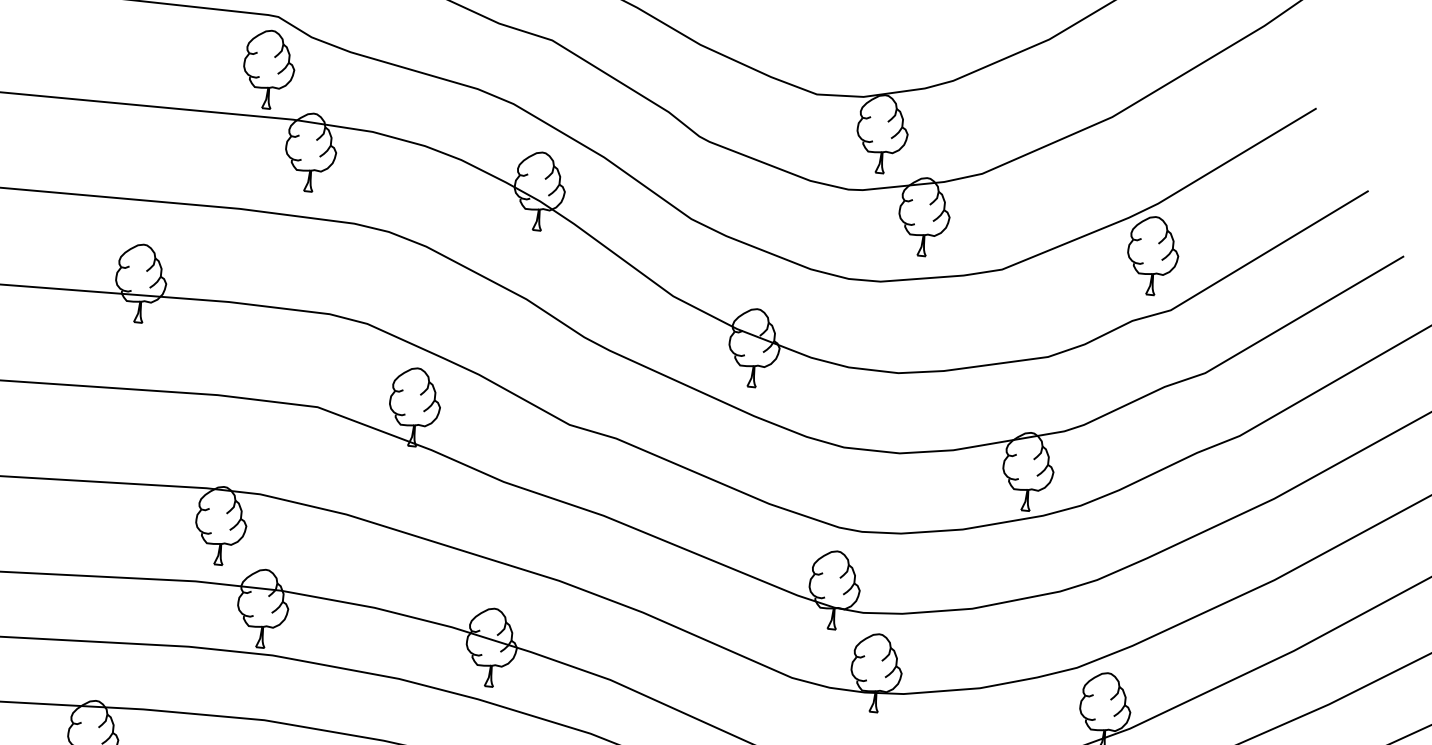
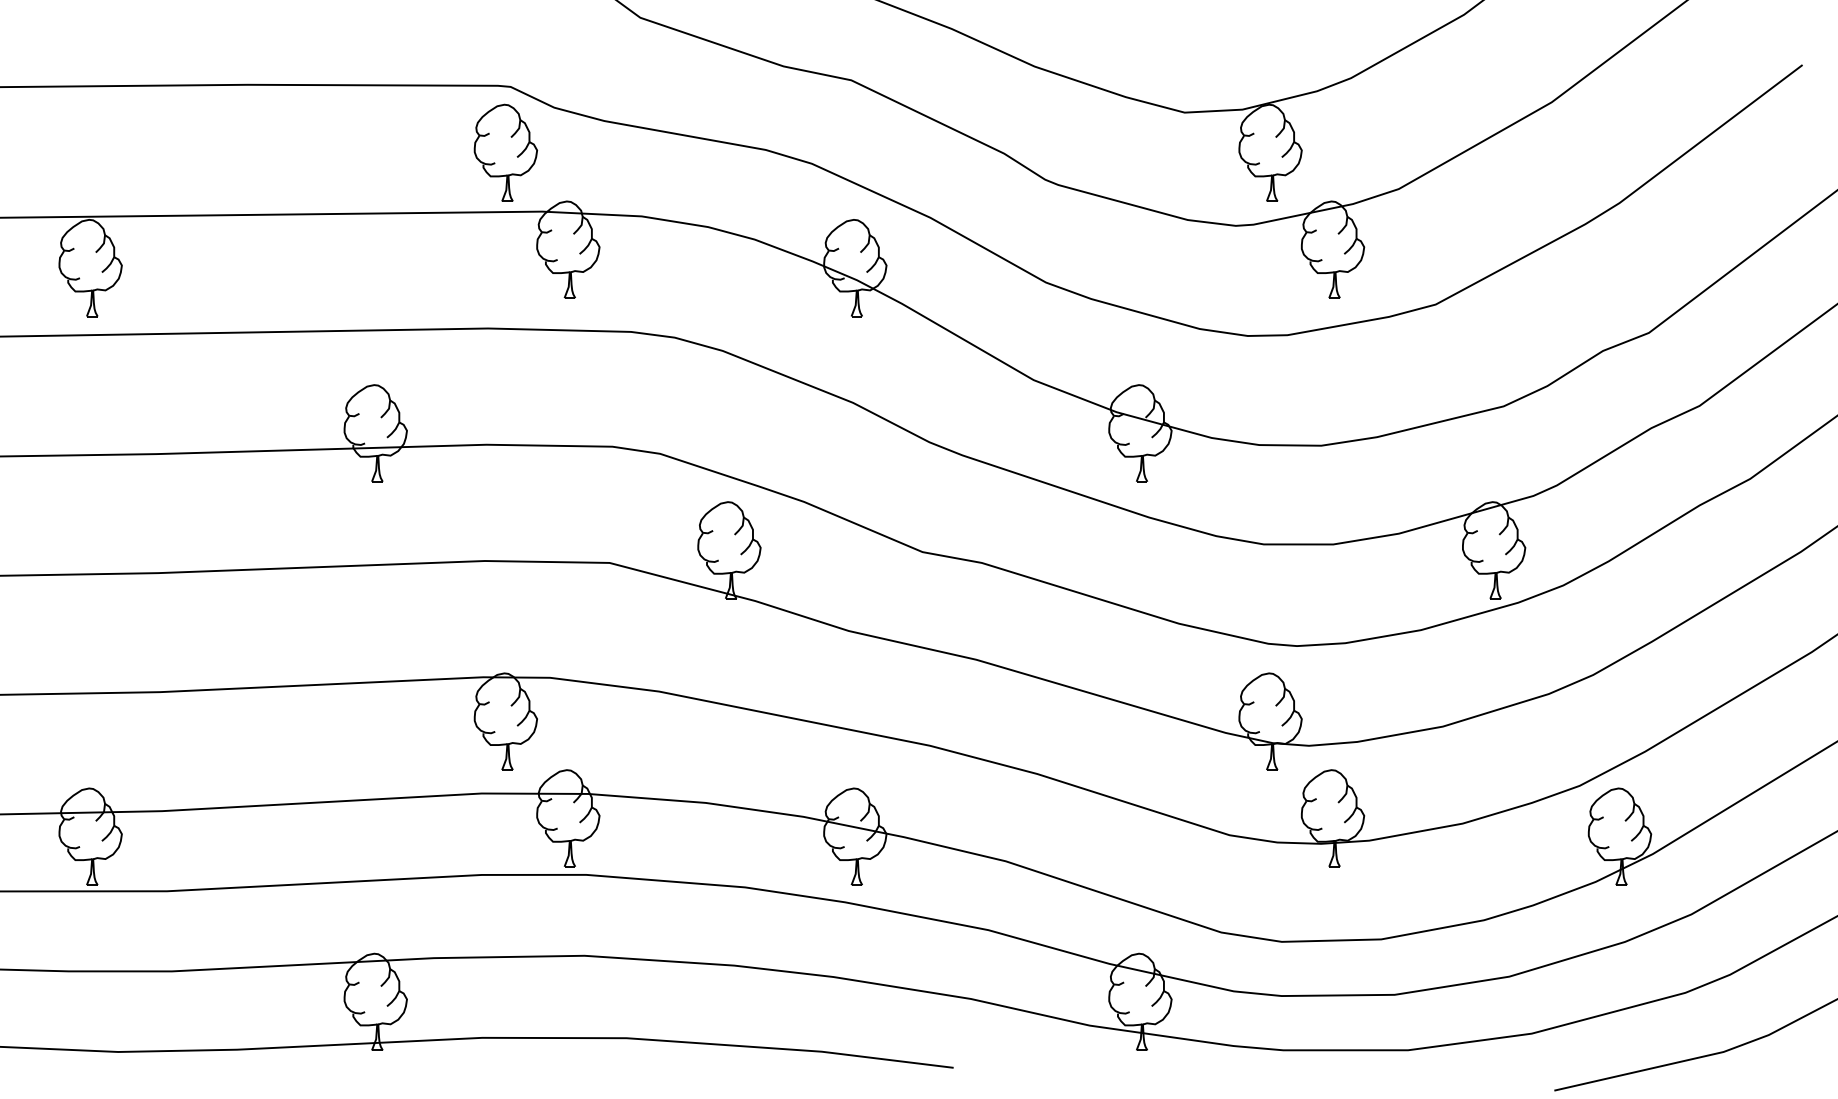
part: (1152, 256) -> (1619, 268), removed

